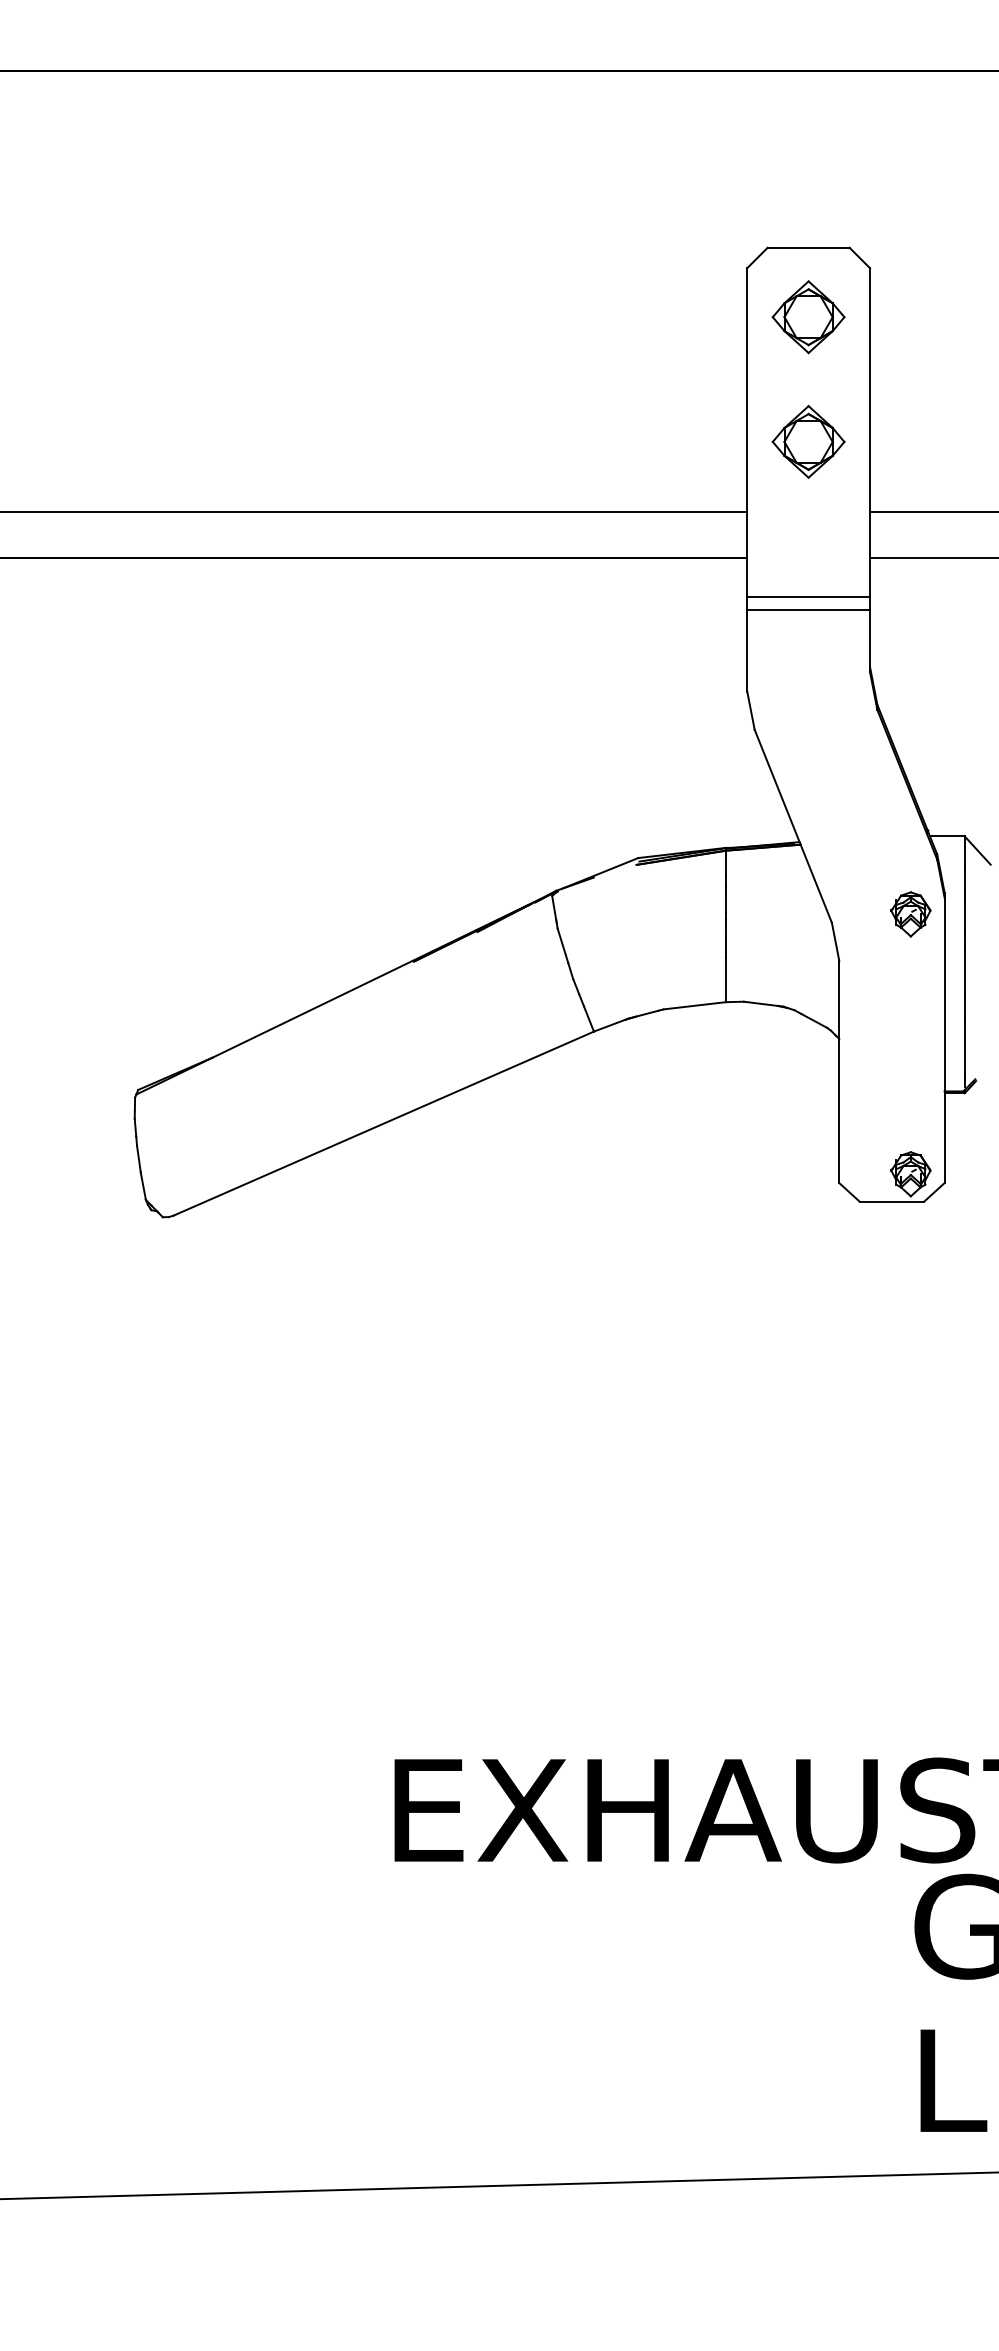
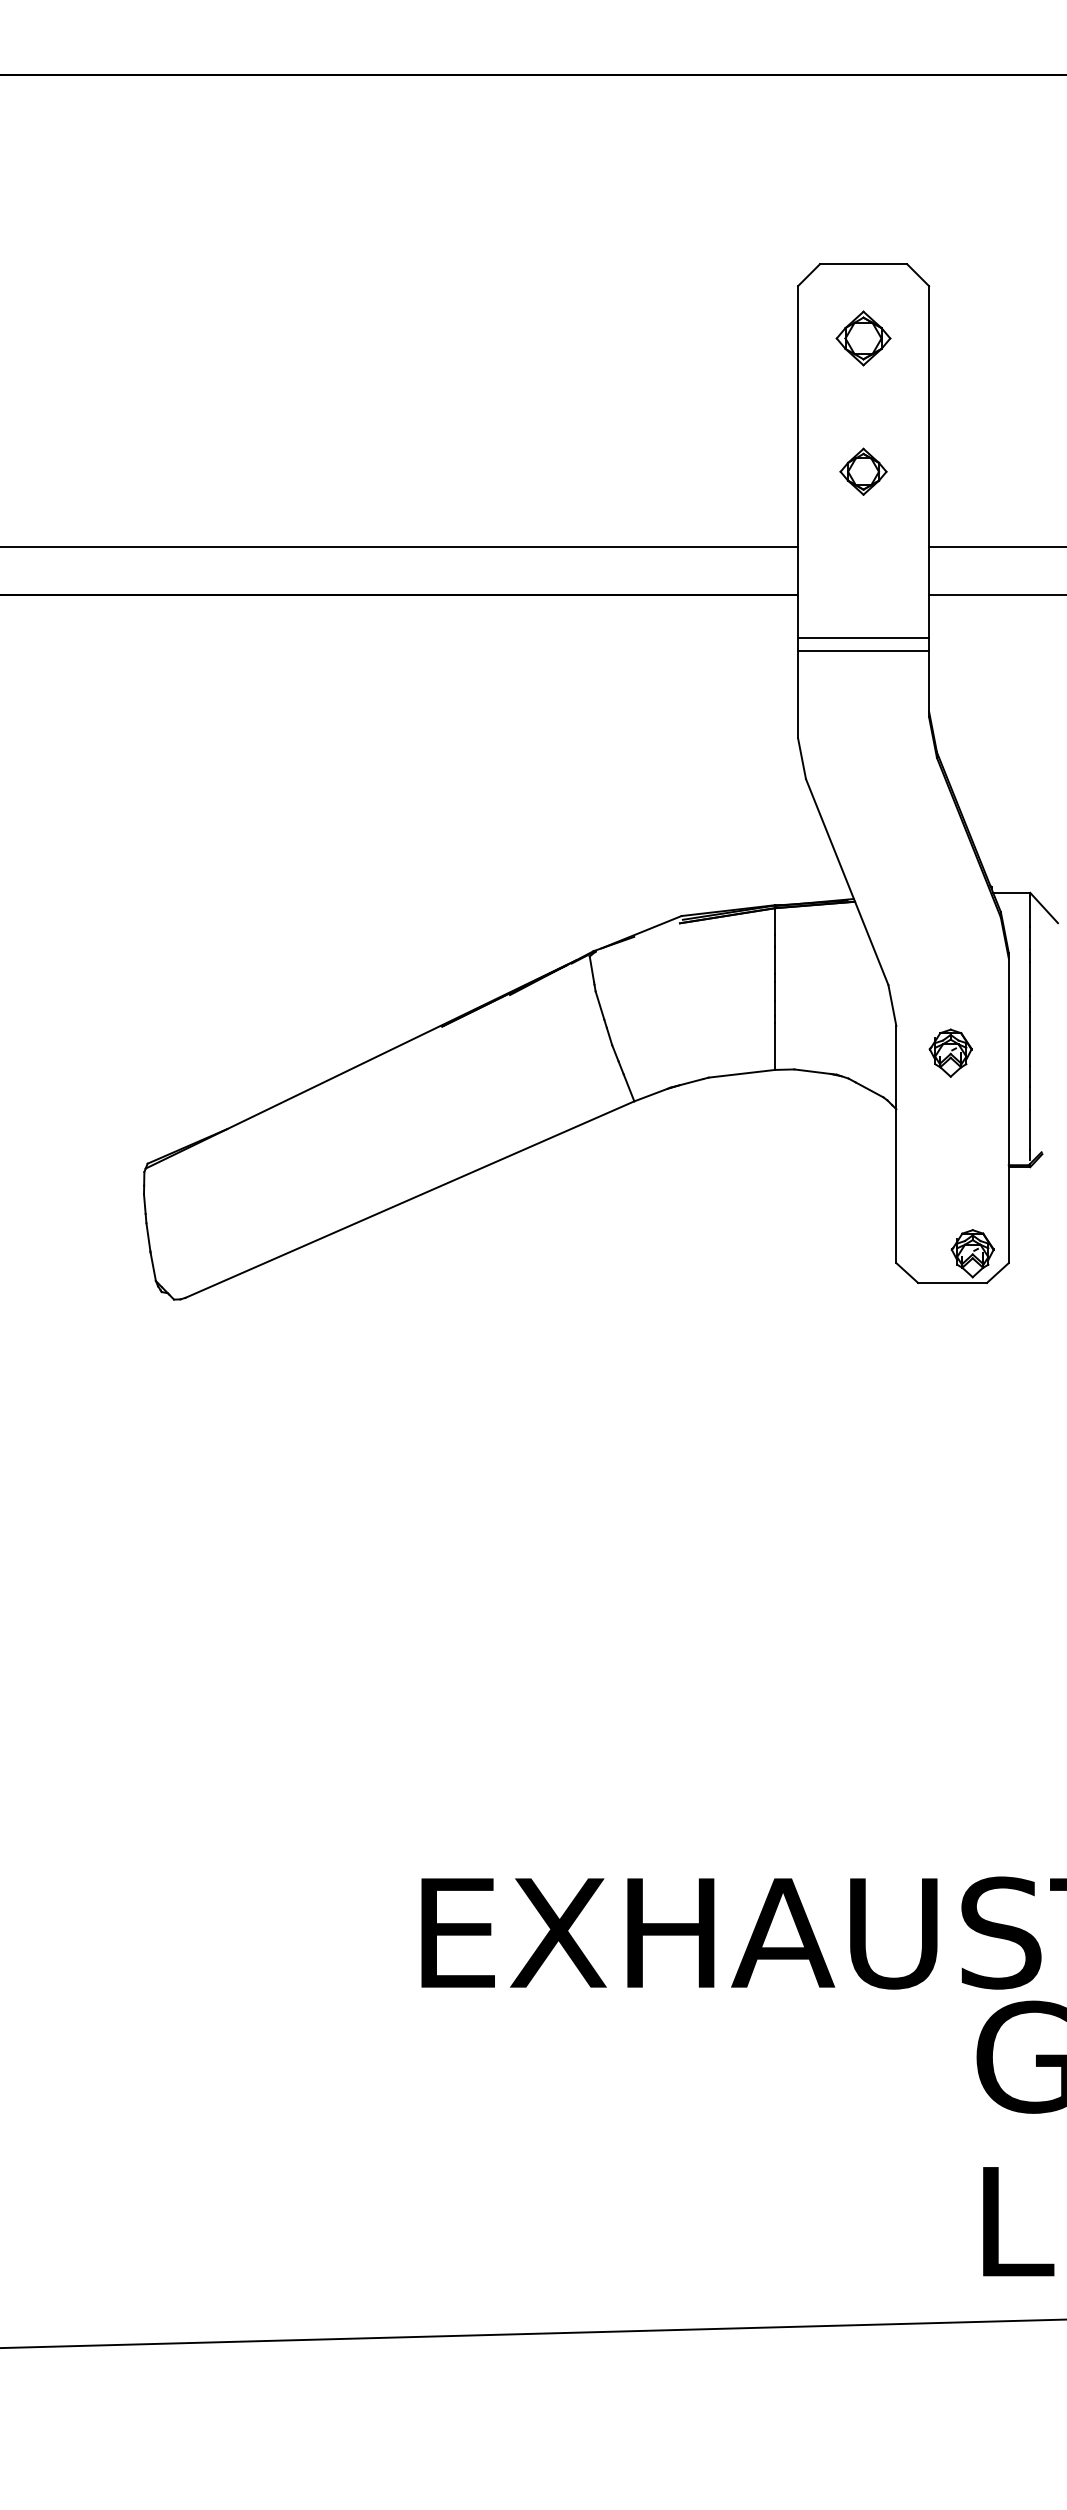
part: (808, 317) -> (863, 338), size x0.7
part: (808, 441) -> (863, 471), size x0.6
part: (910, 913) -> (950, 1052), moved

